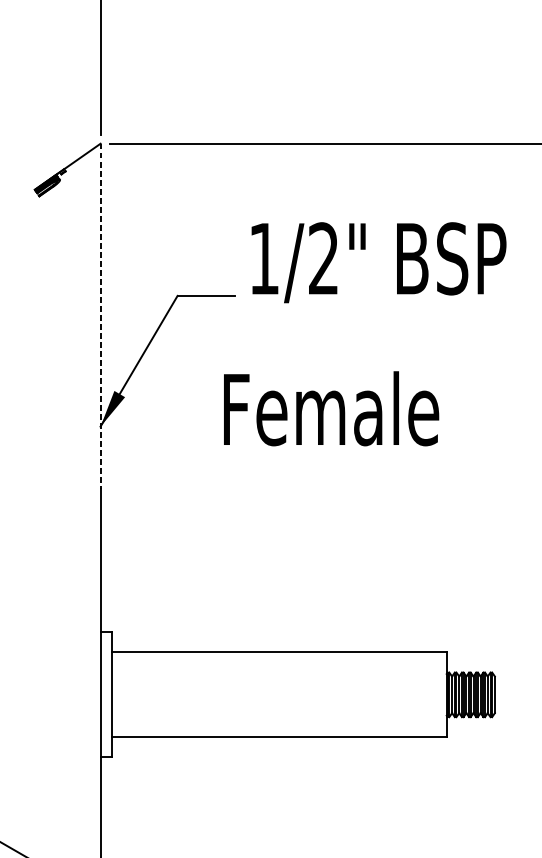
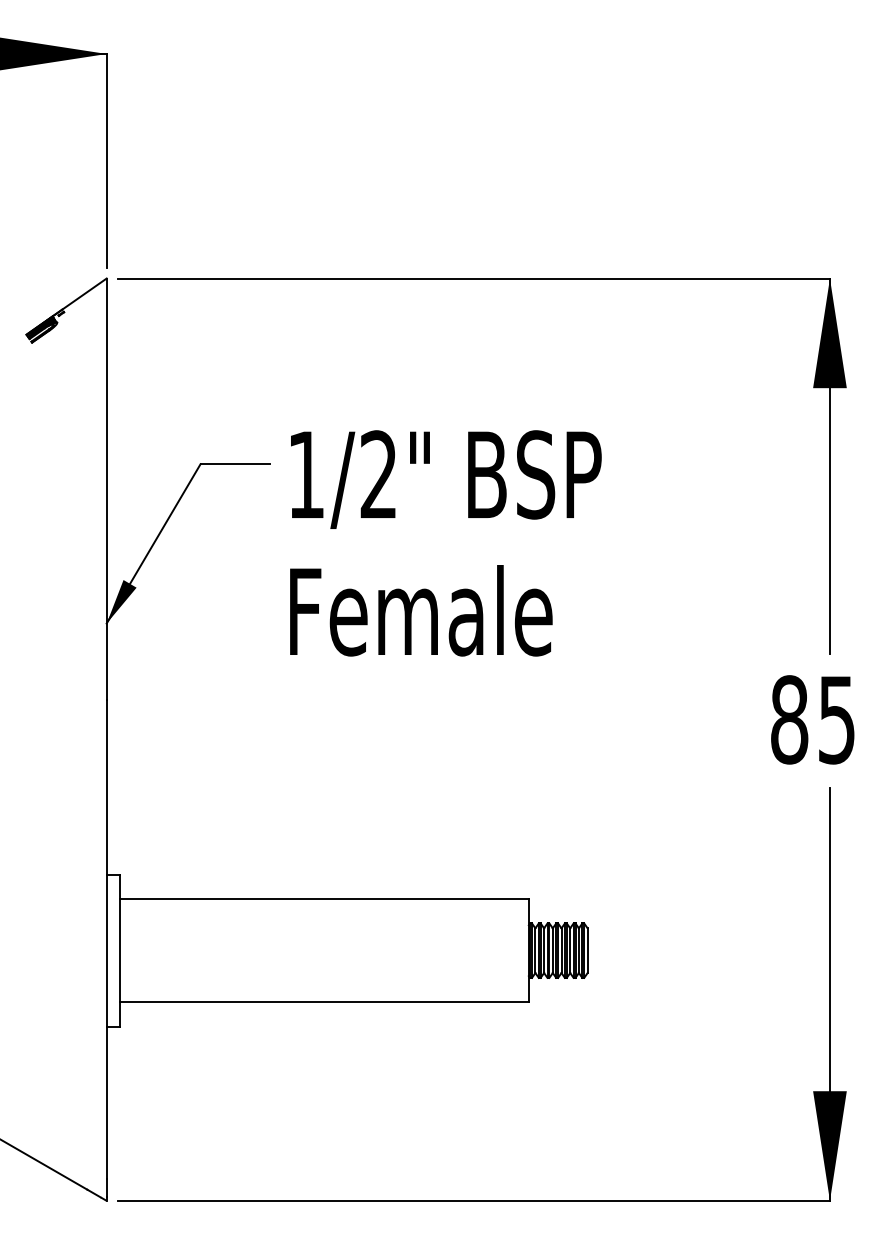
text: (379, 262) -> (446, 479), moved
line: (100, 316) -> (106, 489), dashed -> solid
text: (331, 408) -> (421, 610), moved

